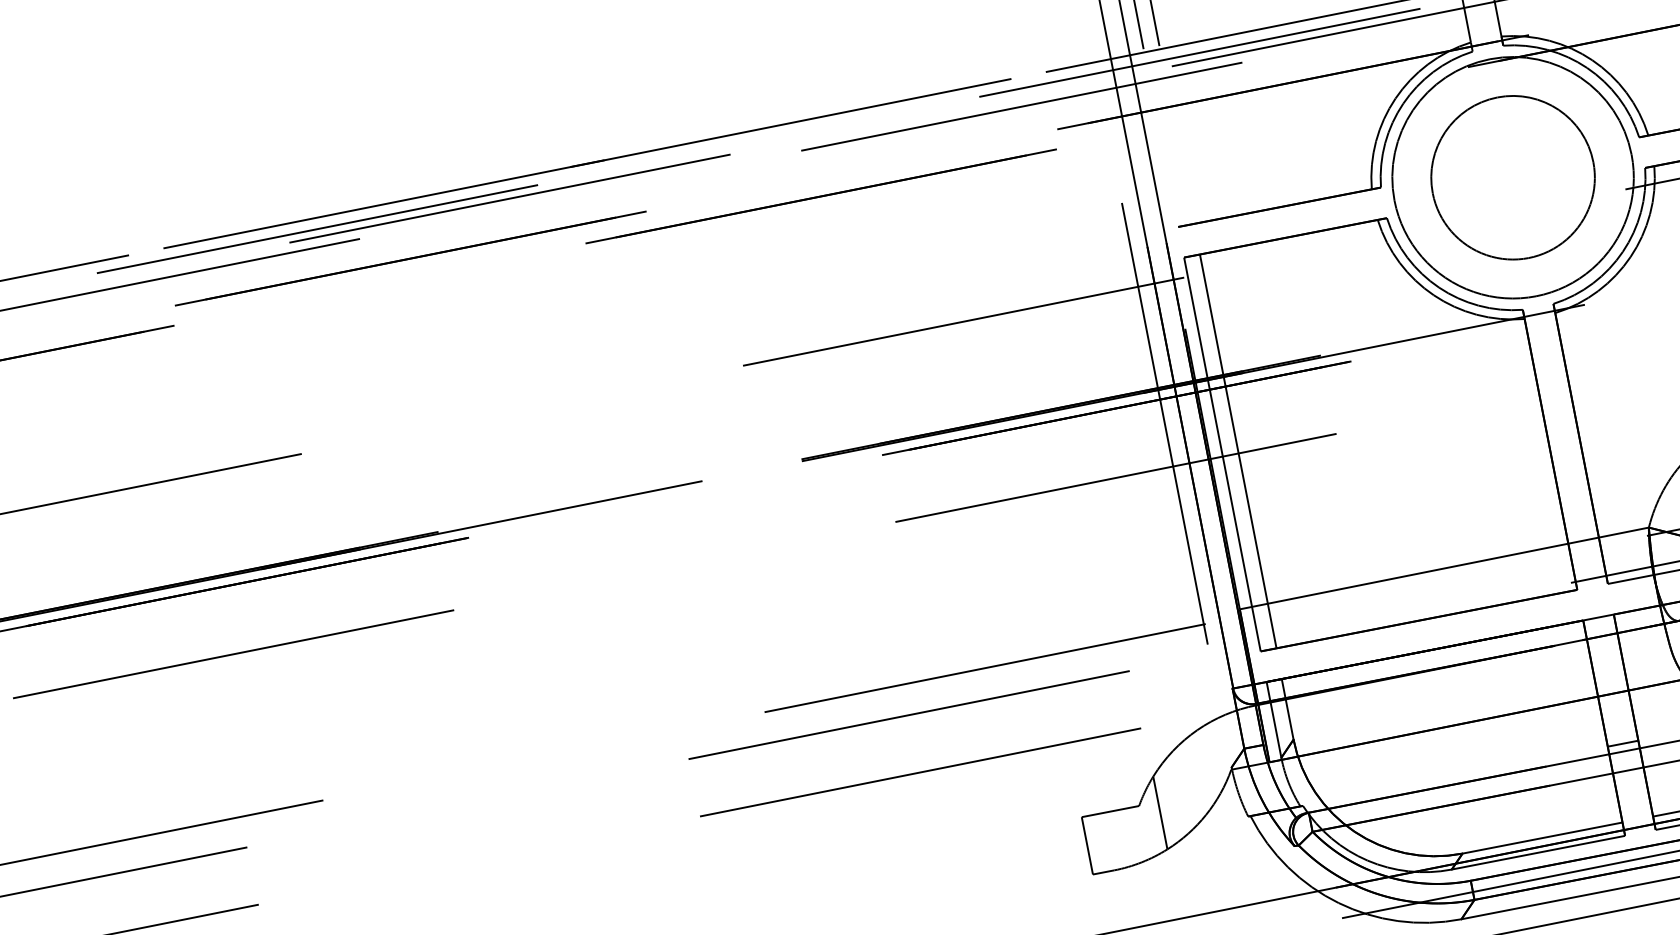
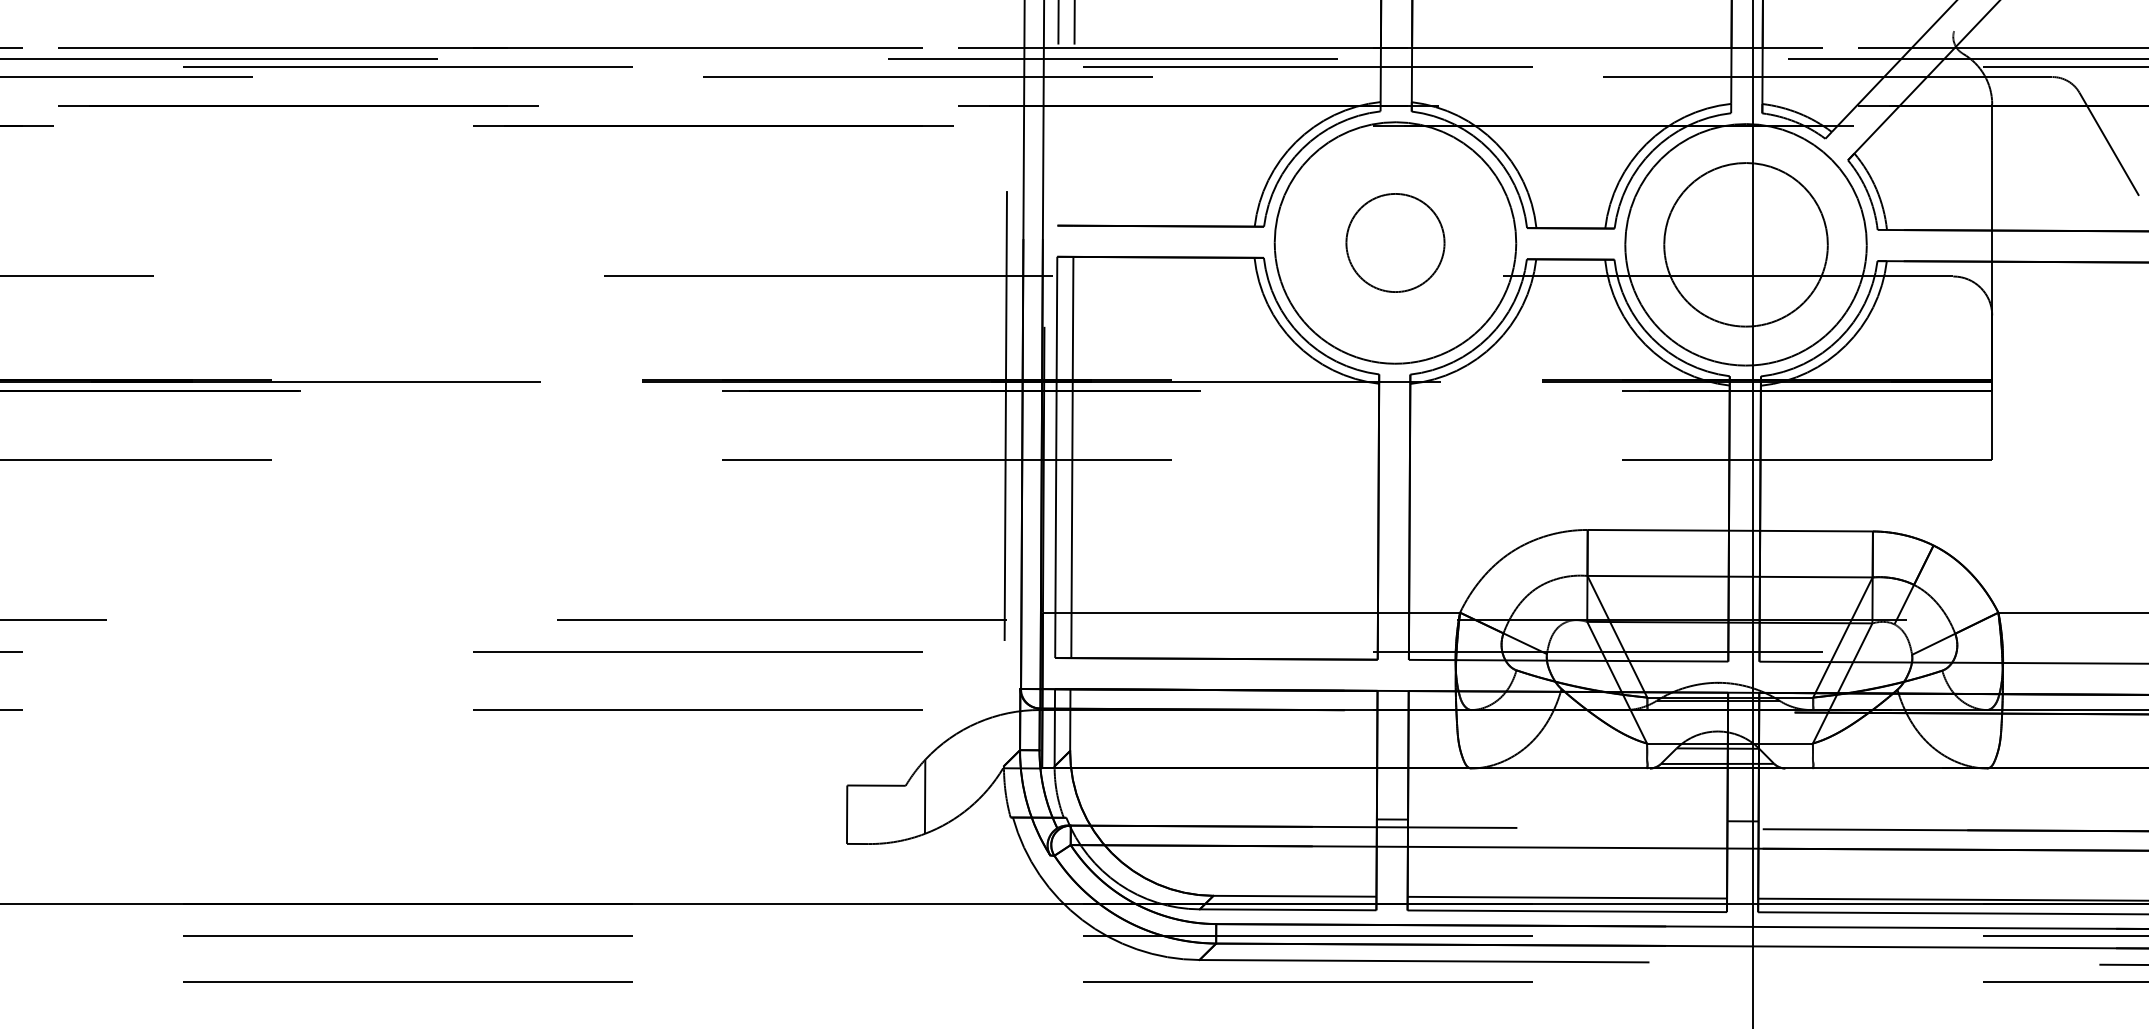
part: (1512, 177) -> (1395, 242), size x0.6

